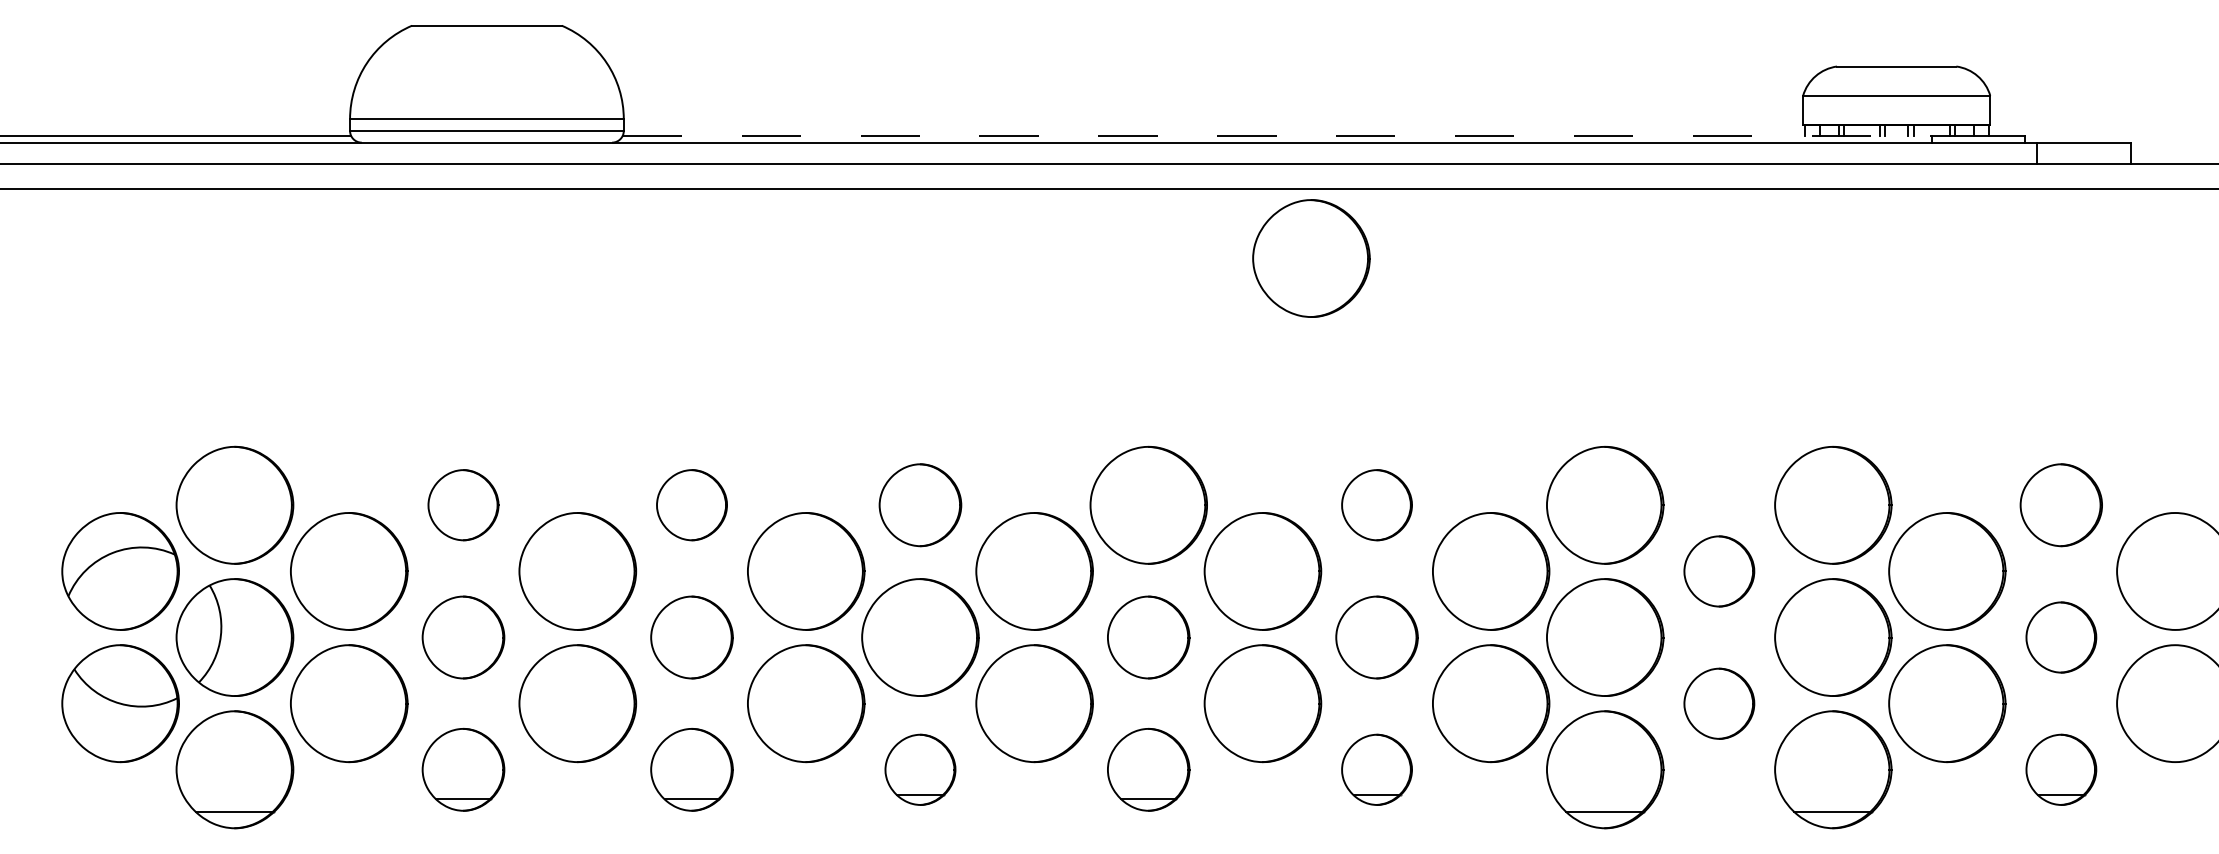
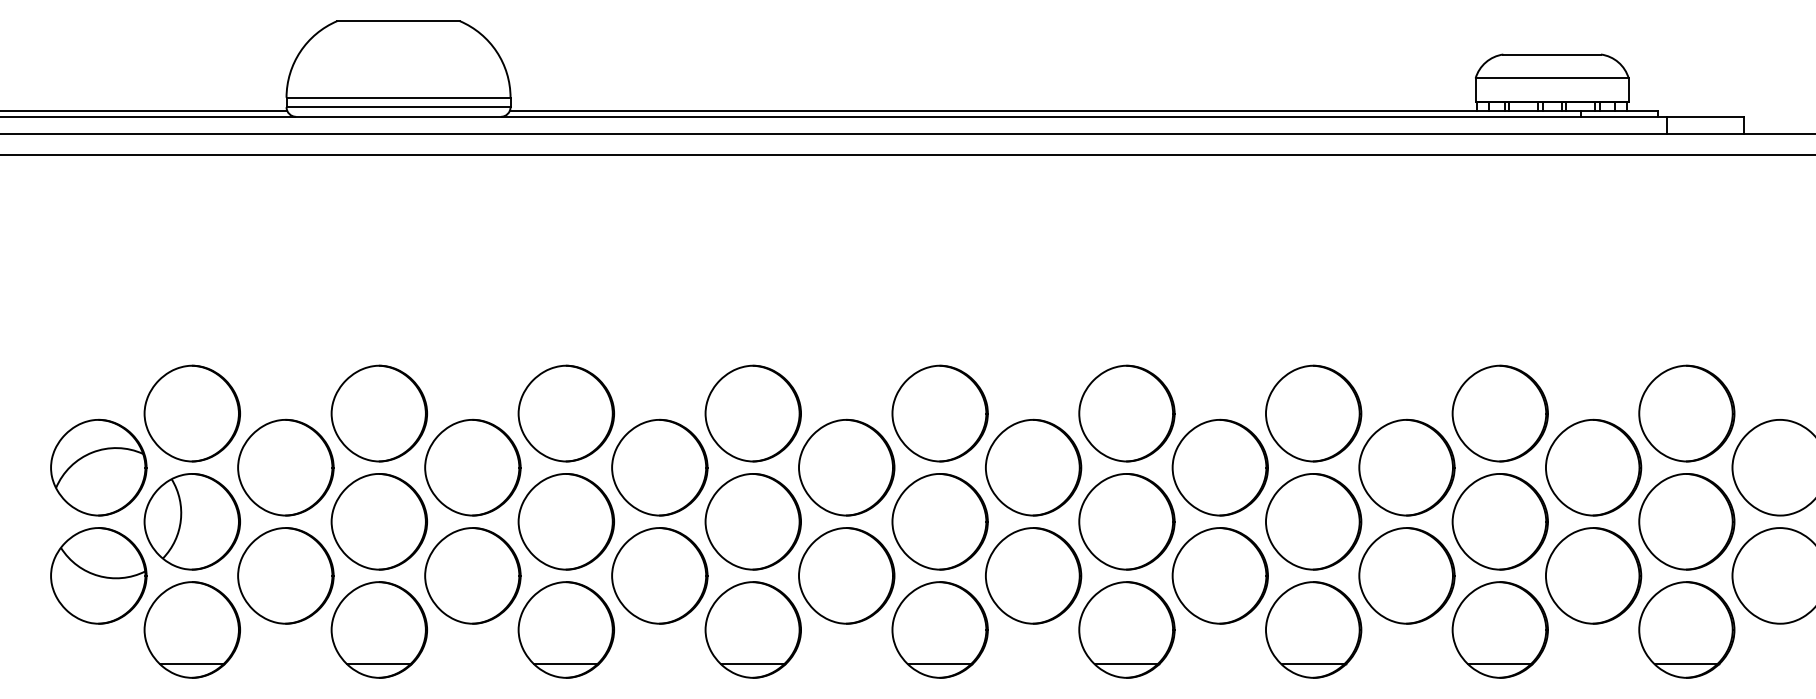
line: (1277, 135) -> (1045, 110), dashed -> solid
part: (1311, 258) -> (1073, 211), removed
part: (463, 504) -> (379, 412), size x1.67
part: (691, 504) -> (565, 412), size x1.67
part: (920, 504) -> (753, 412), size x1.43
part: (1376, 504) -> (1126, 412), size x1.67
part: (2061, 504) -> (1687, 412), size x1.43
part: (1719, 571) -> (1407, 467), size x1.67
part: (463, 637) -> (379, 521), size x1.43
part: (691, 637) -> (565, 521), size x1.43
part: (1148, 637) -> (939, 521), size x1.43
part: (1376, 637) -> (1126, 521), size x1.43
part: (2061, 637) -> (1687, 521), size x1.67
part: (1719, 703) -> (1407, 575), size x1.67
part: (463, 769) -> (379, 629), size x1.43
part: (691, 769) -> (565, 629), size x1.43
part: (920, 769) -> (753, 629), size x1.67
part: (1148, 769) -> (939, 629), size x1.43
part: (1376, 769) -> (1126, 629), size x1.67
part: (2061, 769) -> (1687, 629), size x1.67

